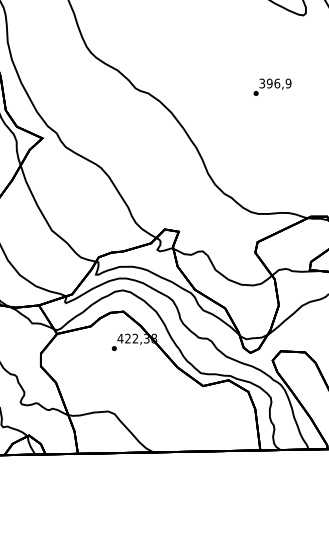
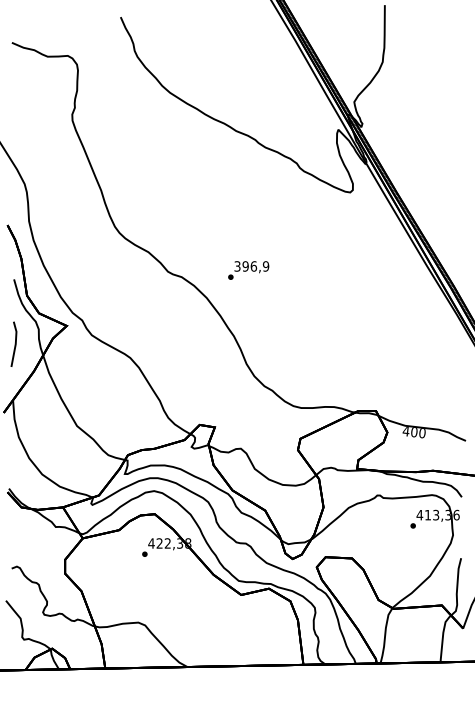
text: (272, 87) -> (248, 270), moved

